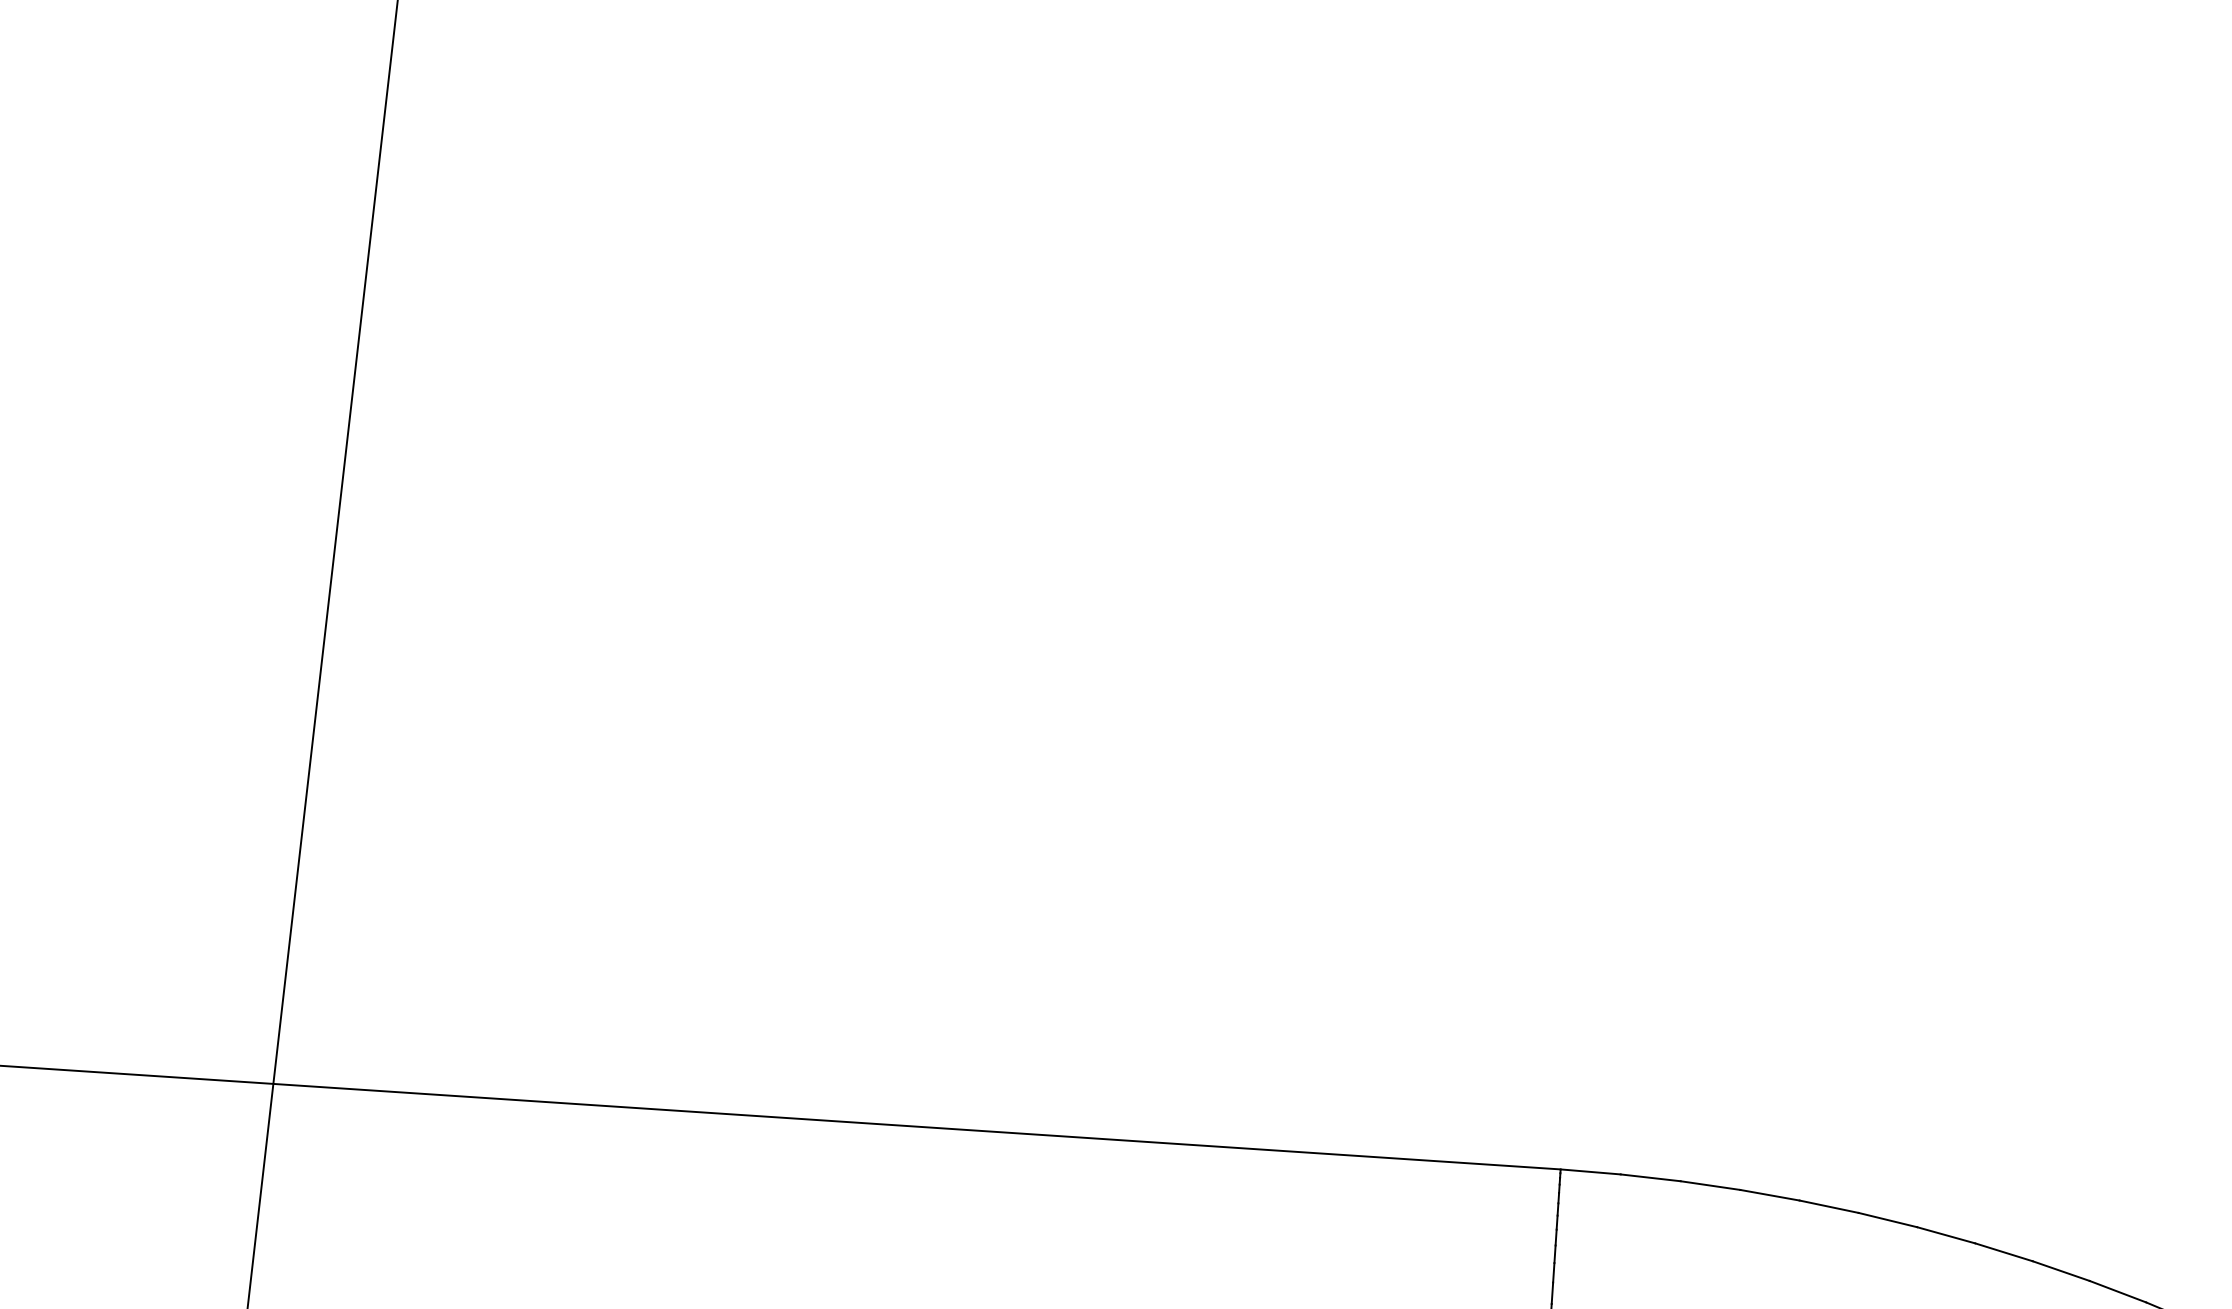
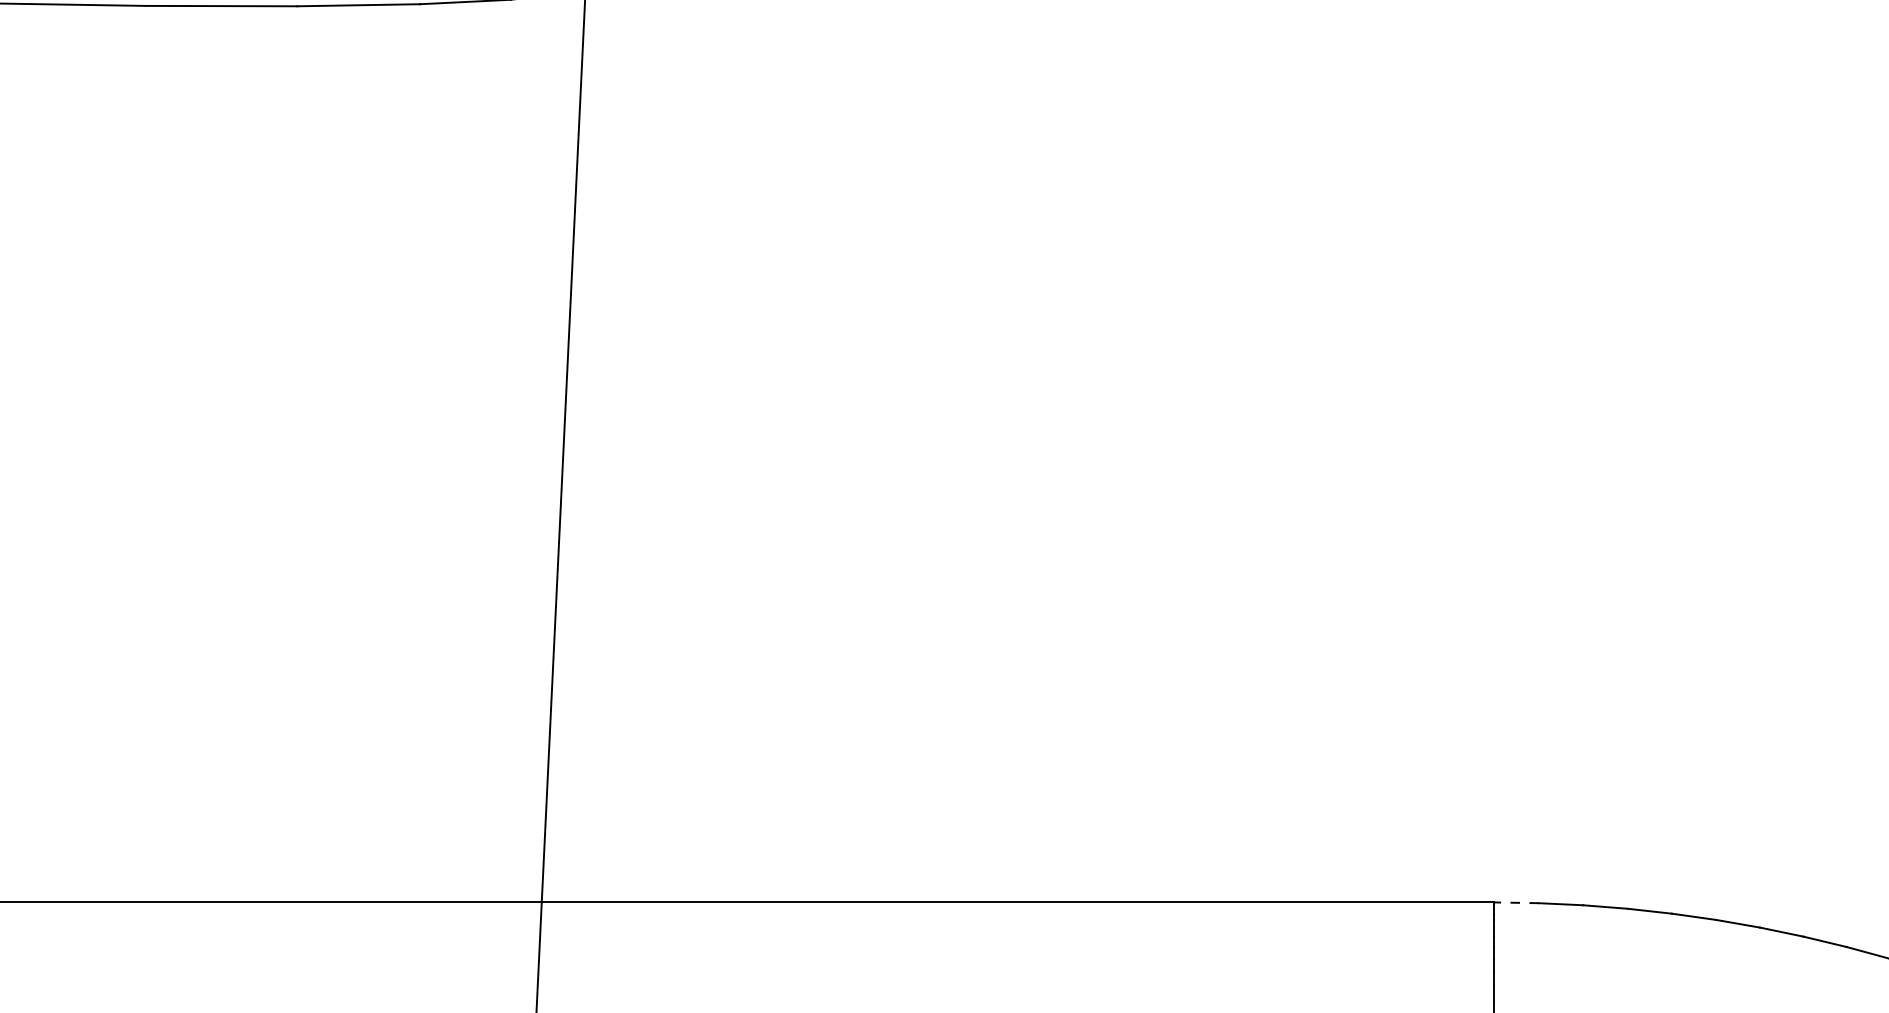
line: (1590, 1171) -> (1516, 902), solid -> dashed

